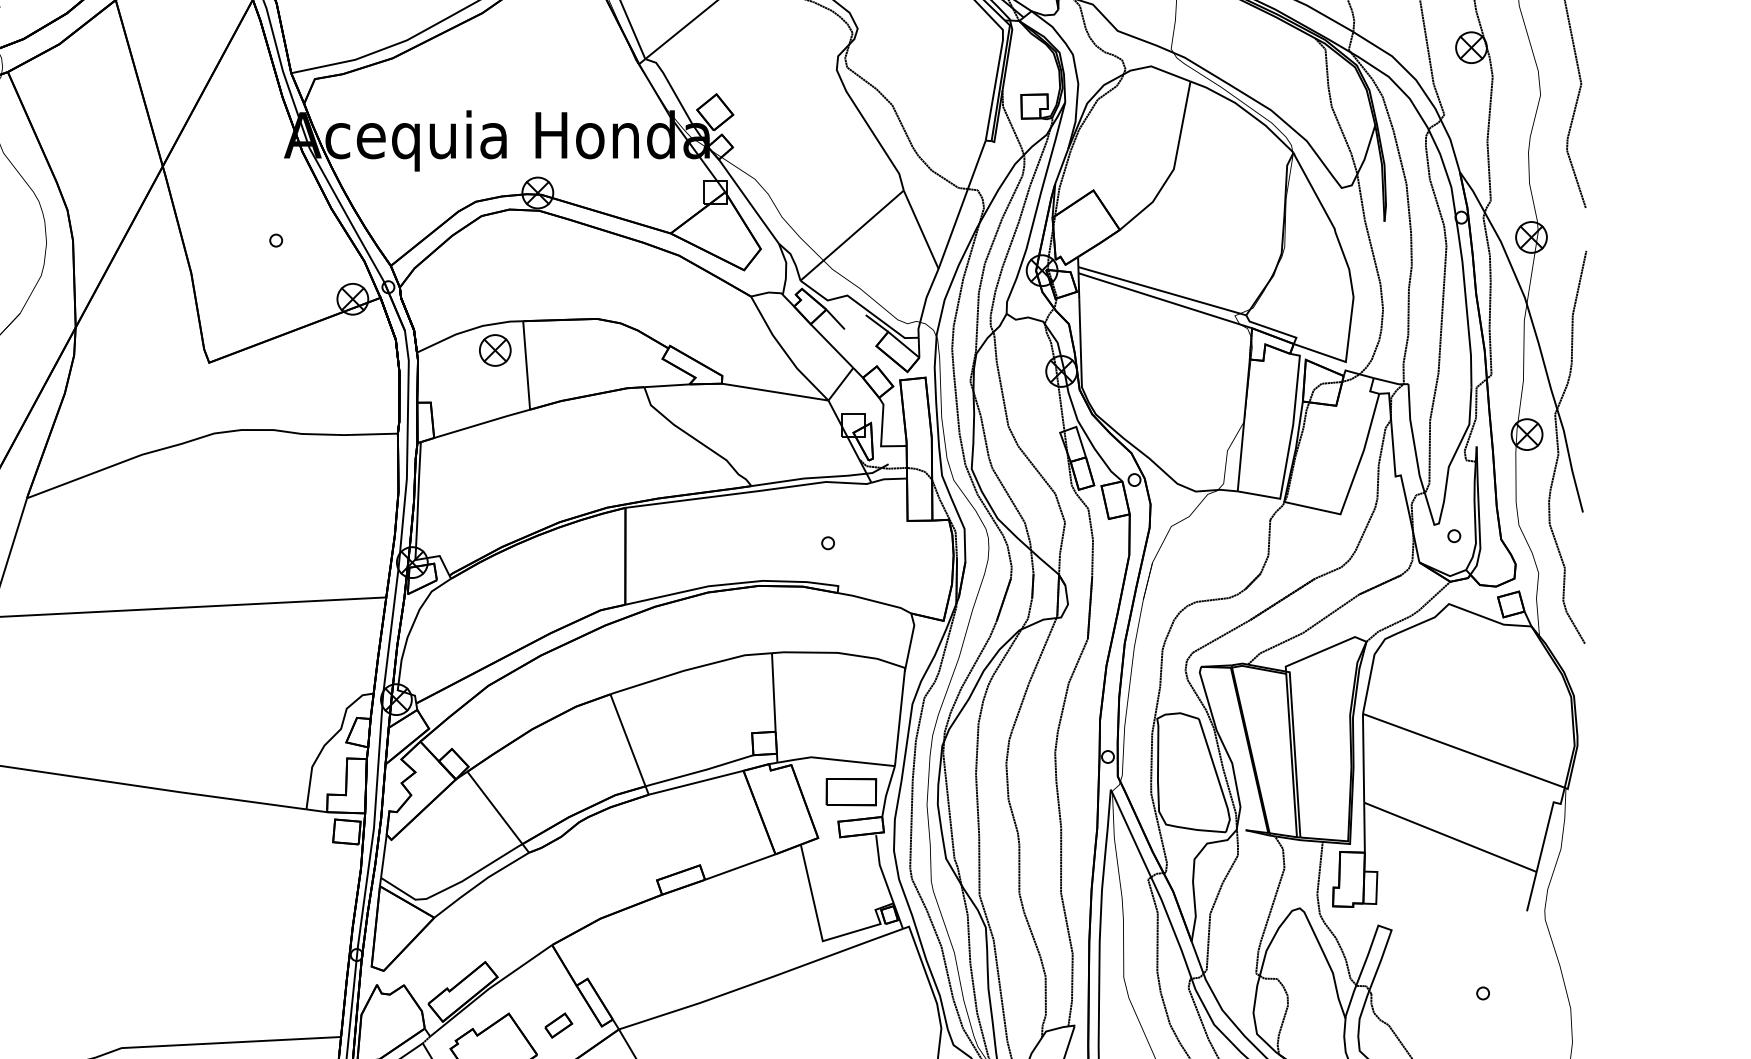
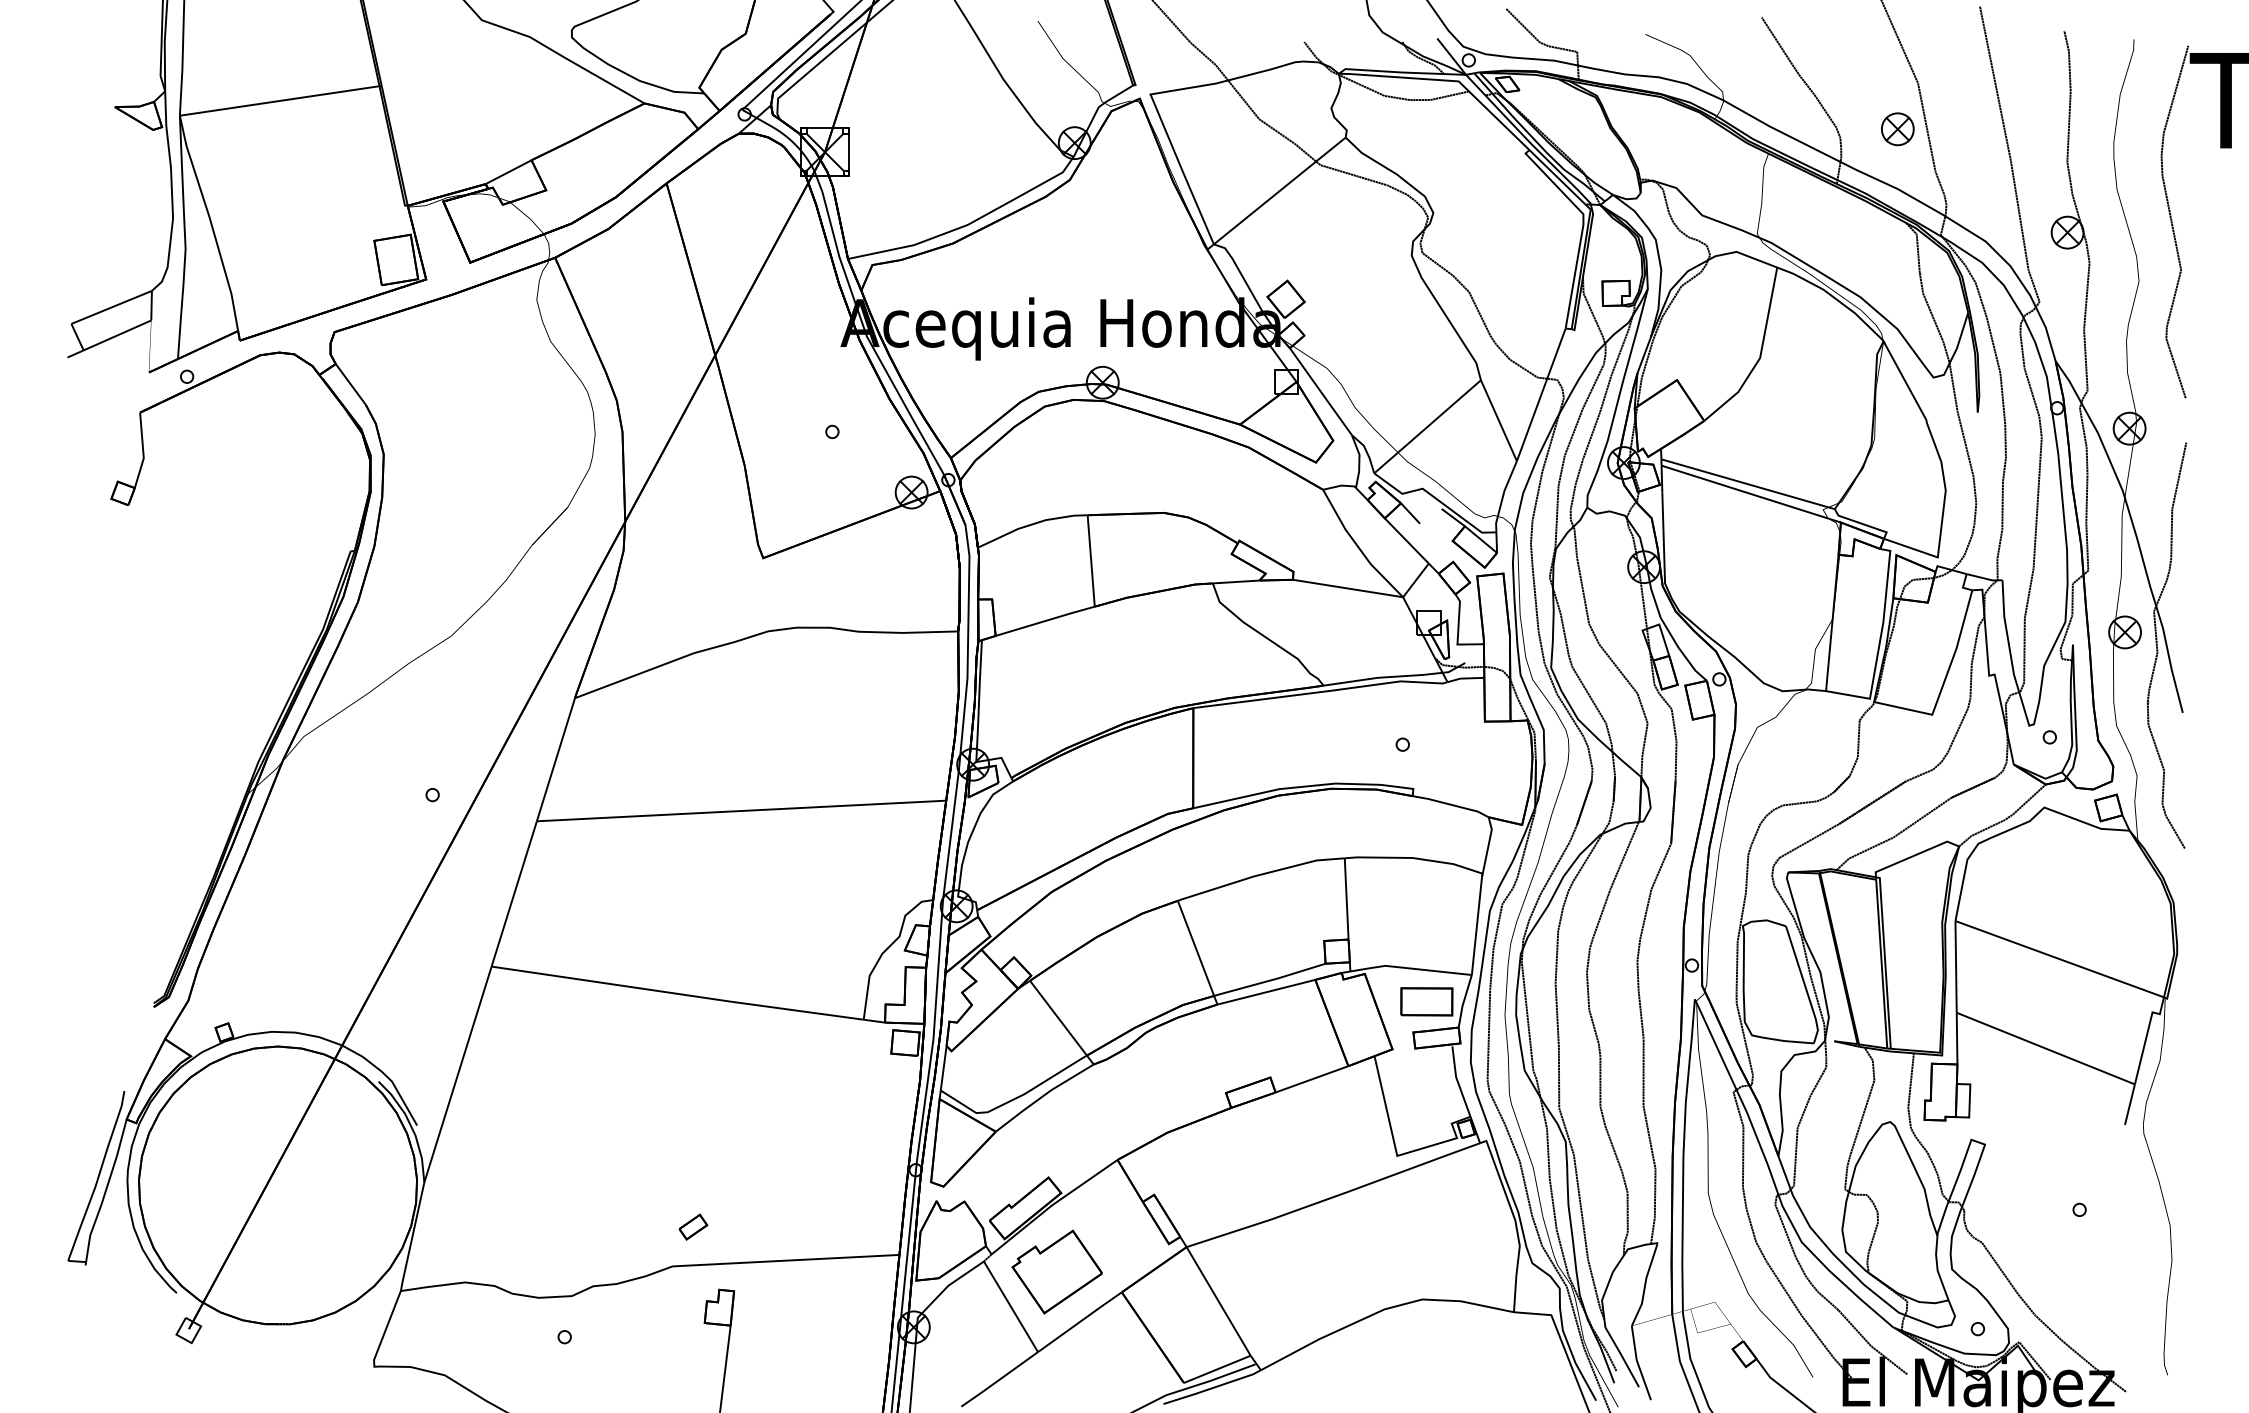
part: (494, 350) -> (1058, 545), removed
part: (558, 1024) -> (693, 1226), moved

